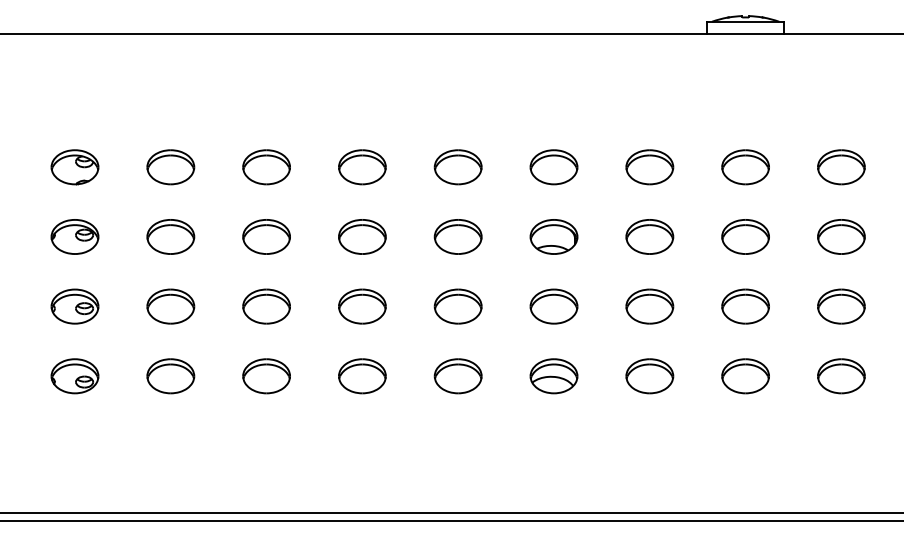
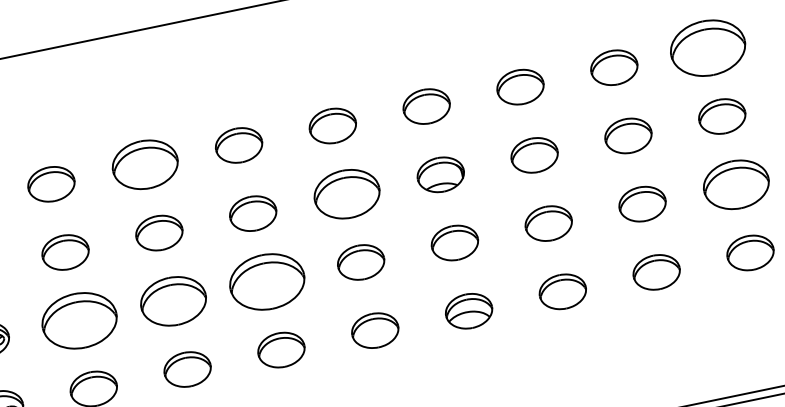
part: (266, 167) -> (145, 165), size x1.4
part: (841, 167) -> (708, 48), size x1.6
part: (457, 236) -> (346, 193), size x1.4
part: (170, 306) -> (79, 320), size x1.6
part: (266, 306) -> (173, 301), size x1.4
part: (362, 306) -> (267, 281), size x1.6
part: (841, 306) -> (736, 184), size x1.4

